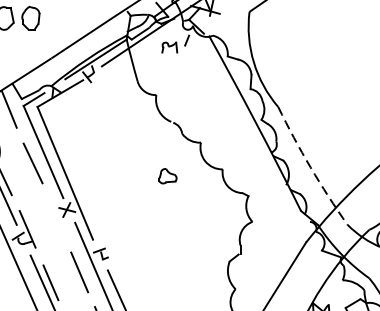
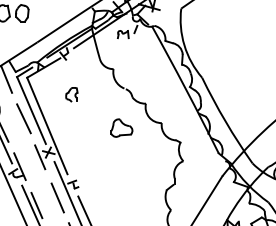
part: (98, 130) -> (71, 94), added
arc: (310, 167) -> (225, 121), dashed -> solid
part: (167, 175) -> (121, 127), size x1.67
line: (55, 216) -> (40, 157), added

